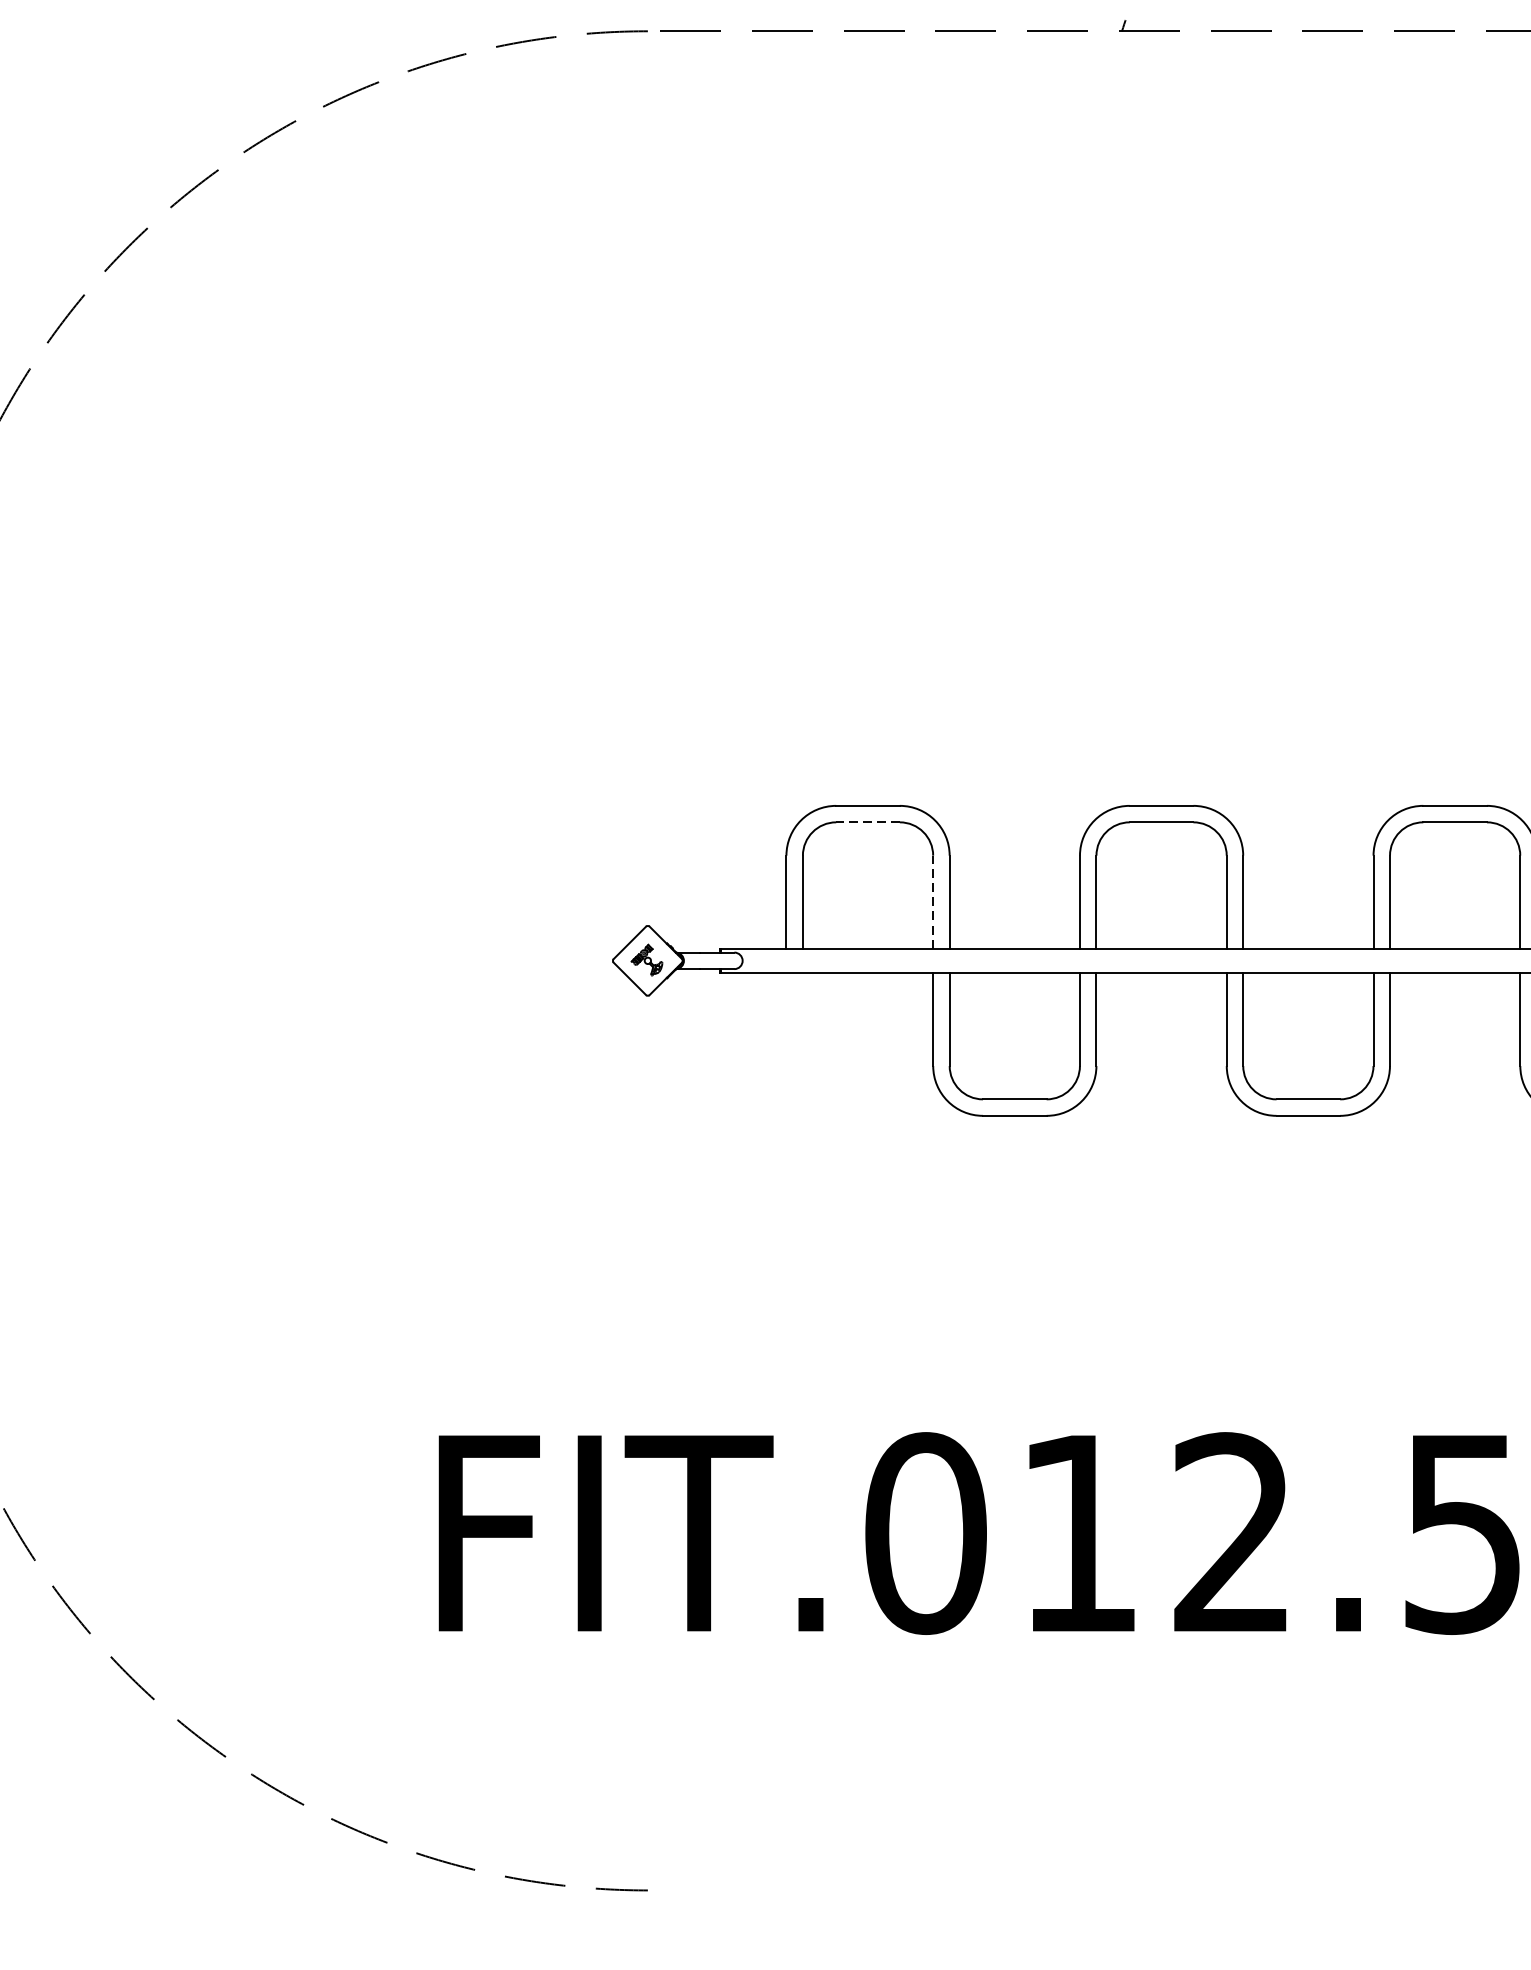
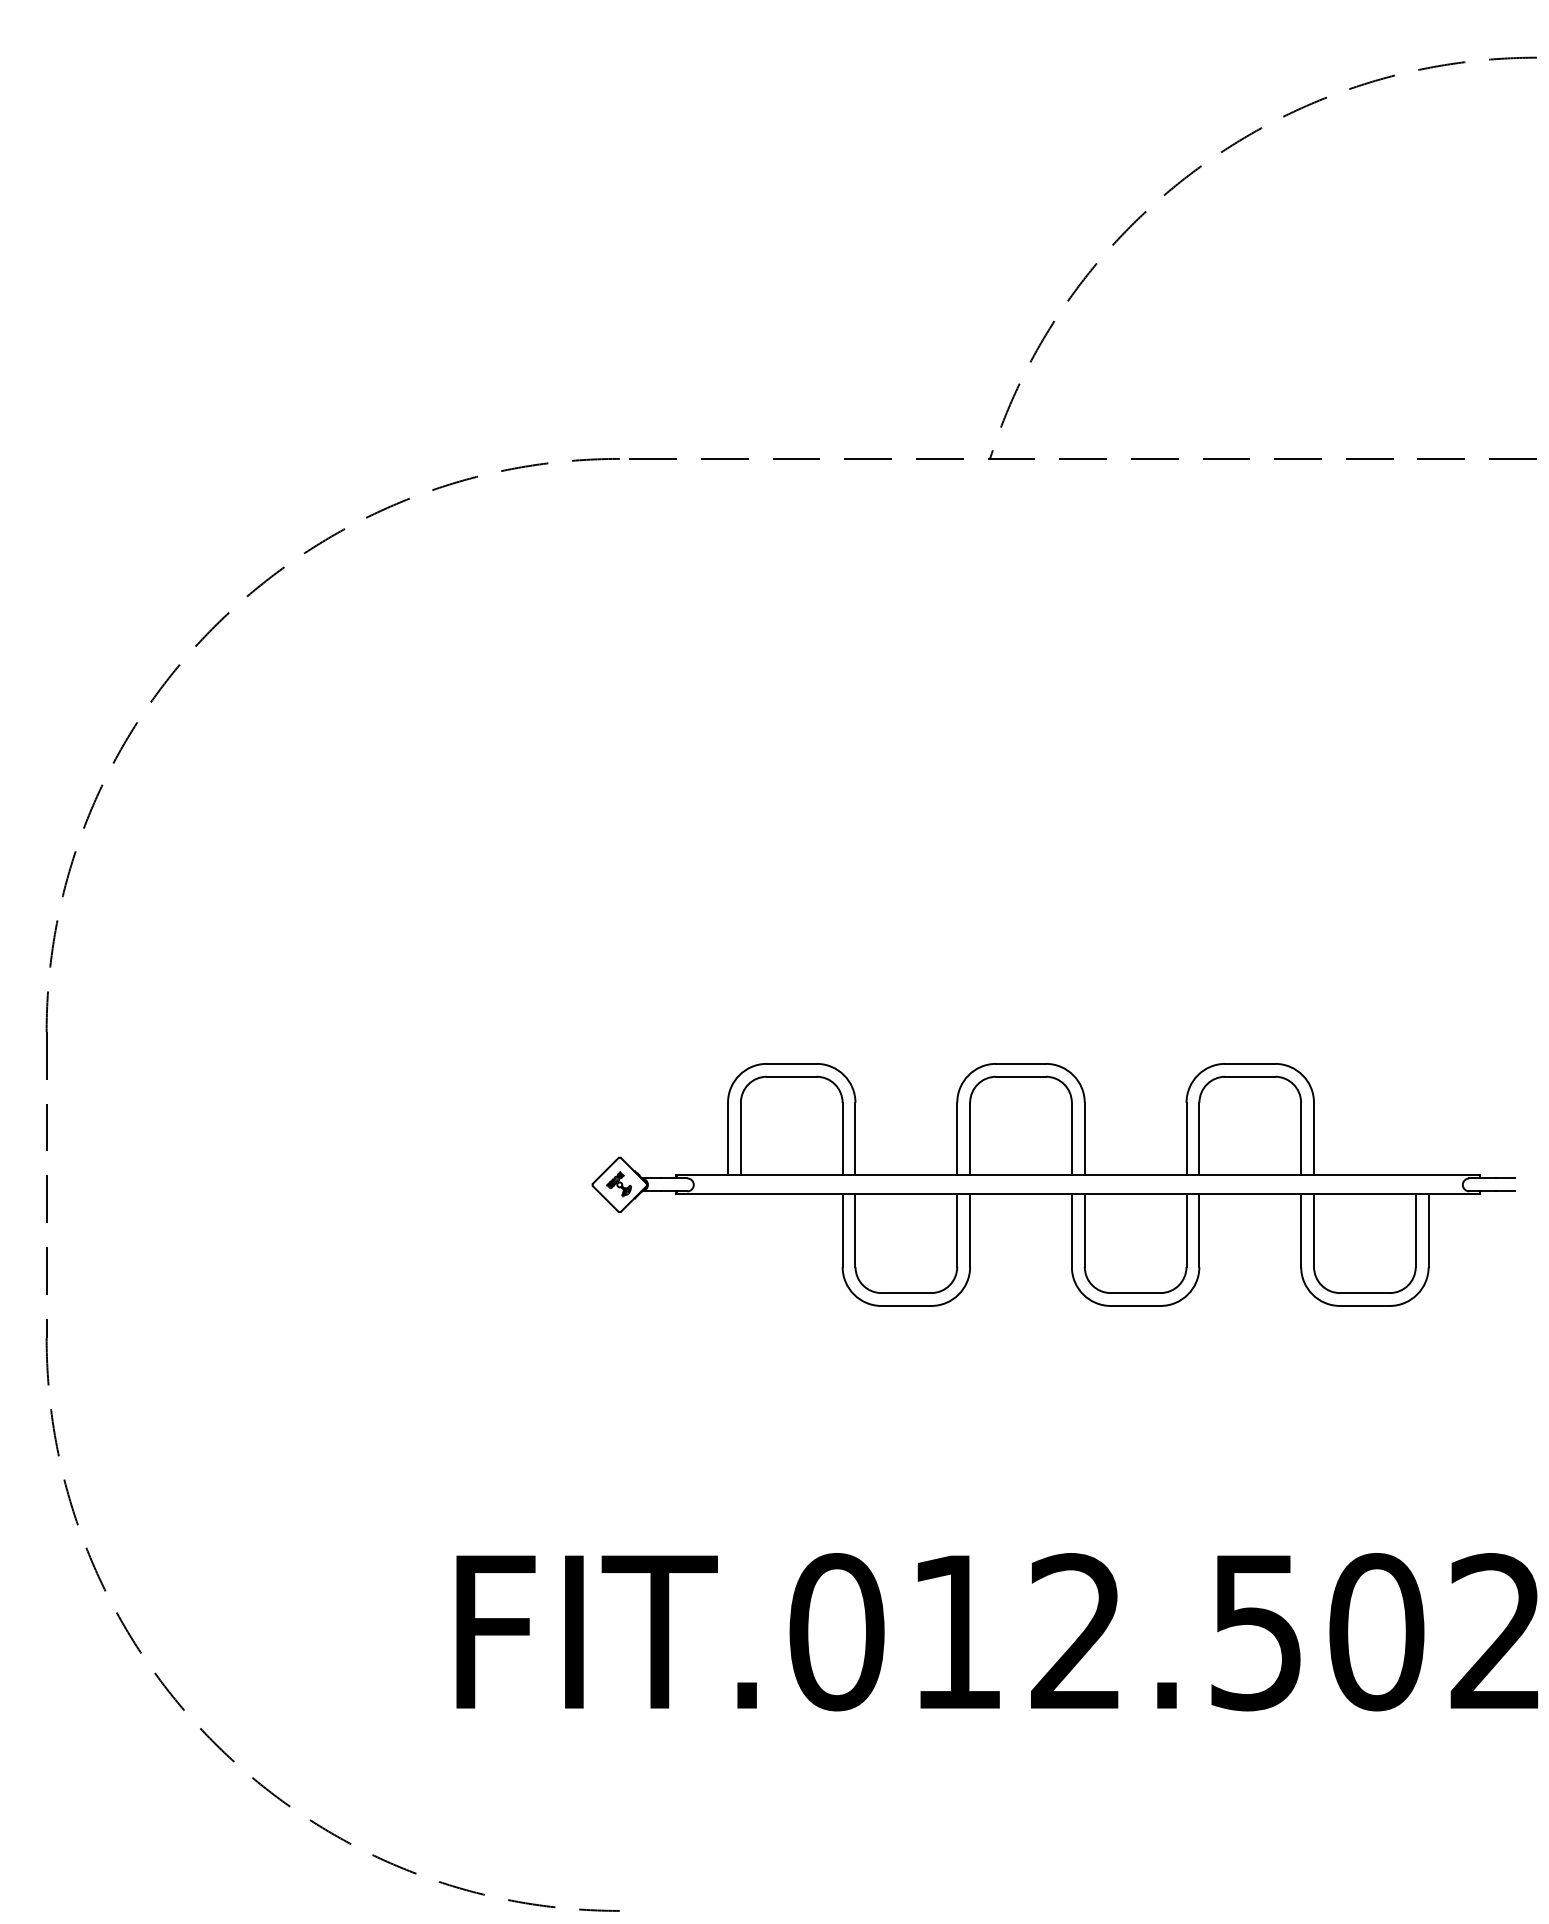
line: (867, 822) -> (791, 1076), dashed -> solid
line: (933, 901) -> (842, 1138), dashed -> solid

